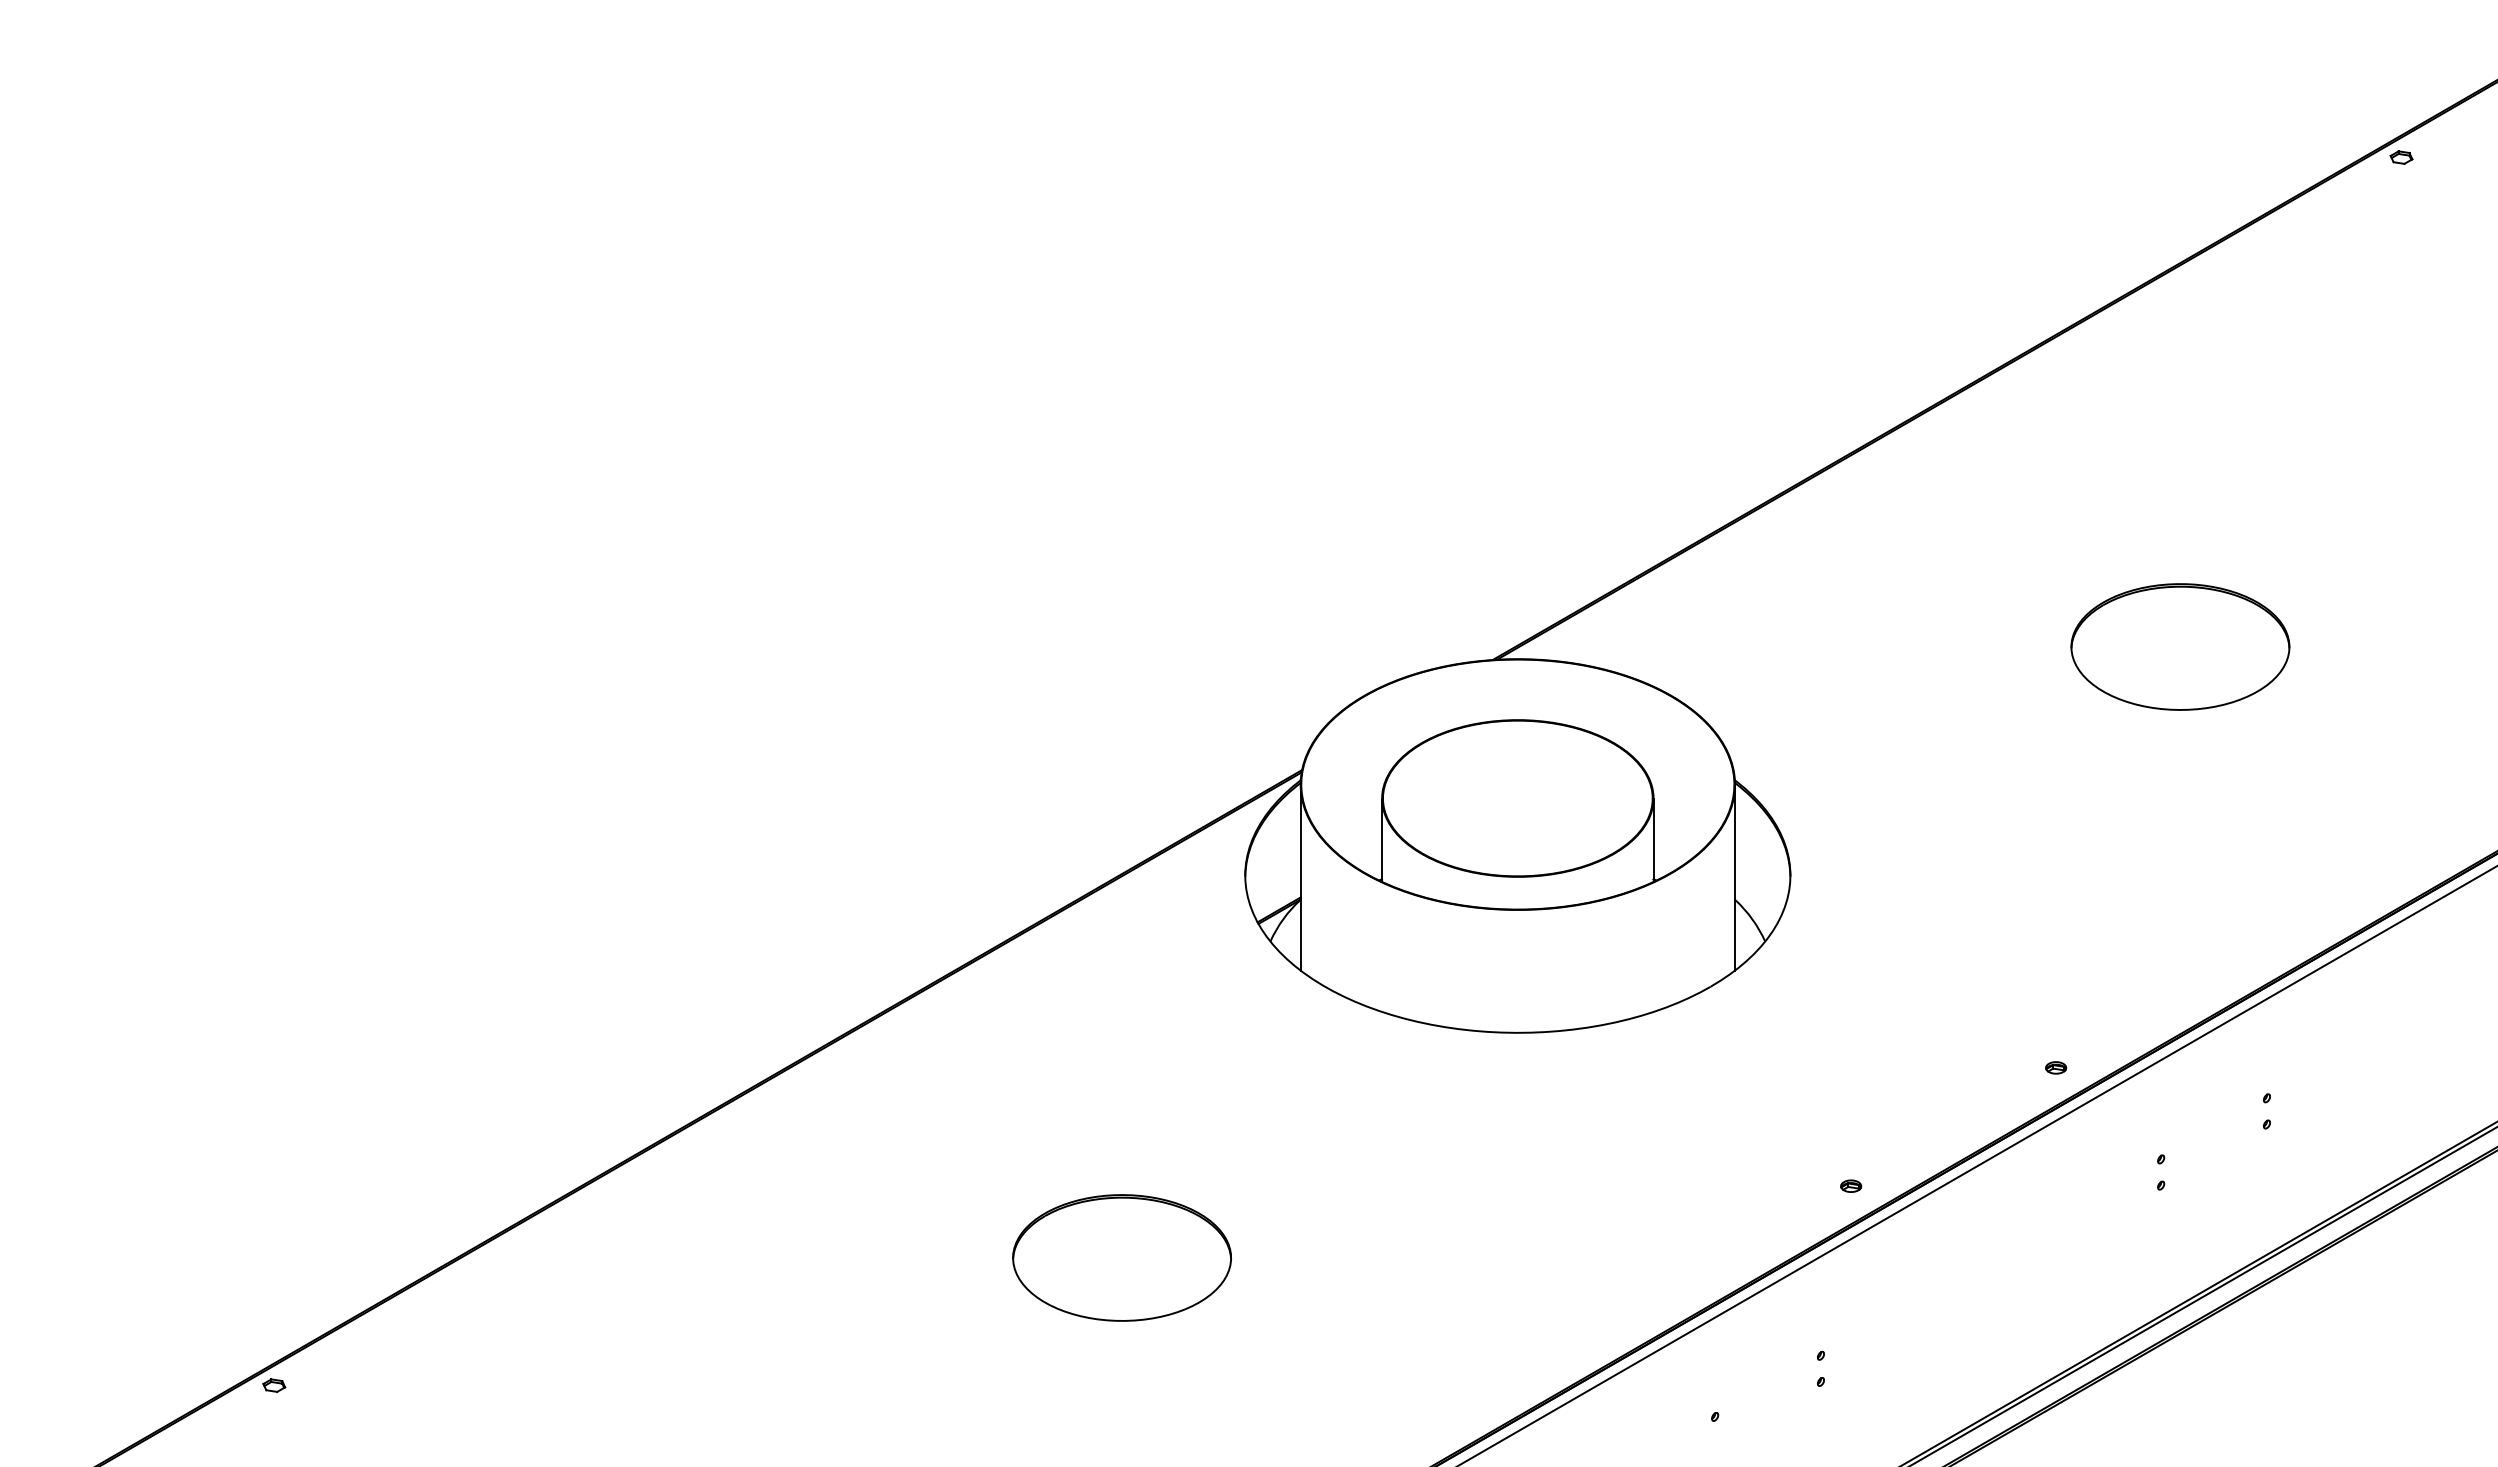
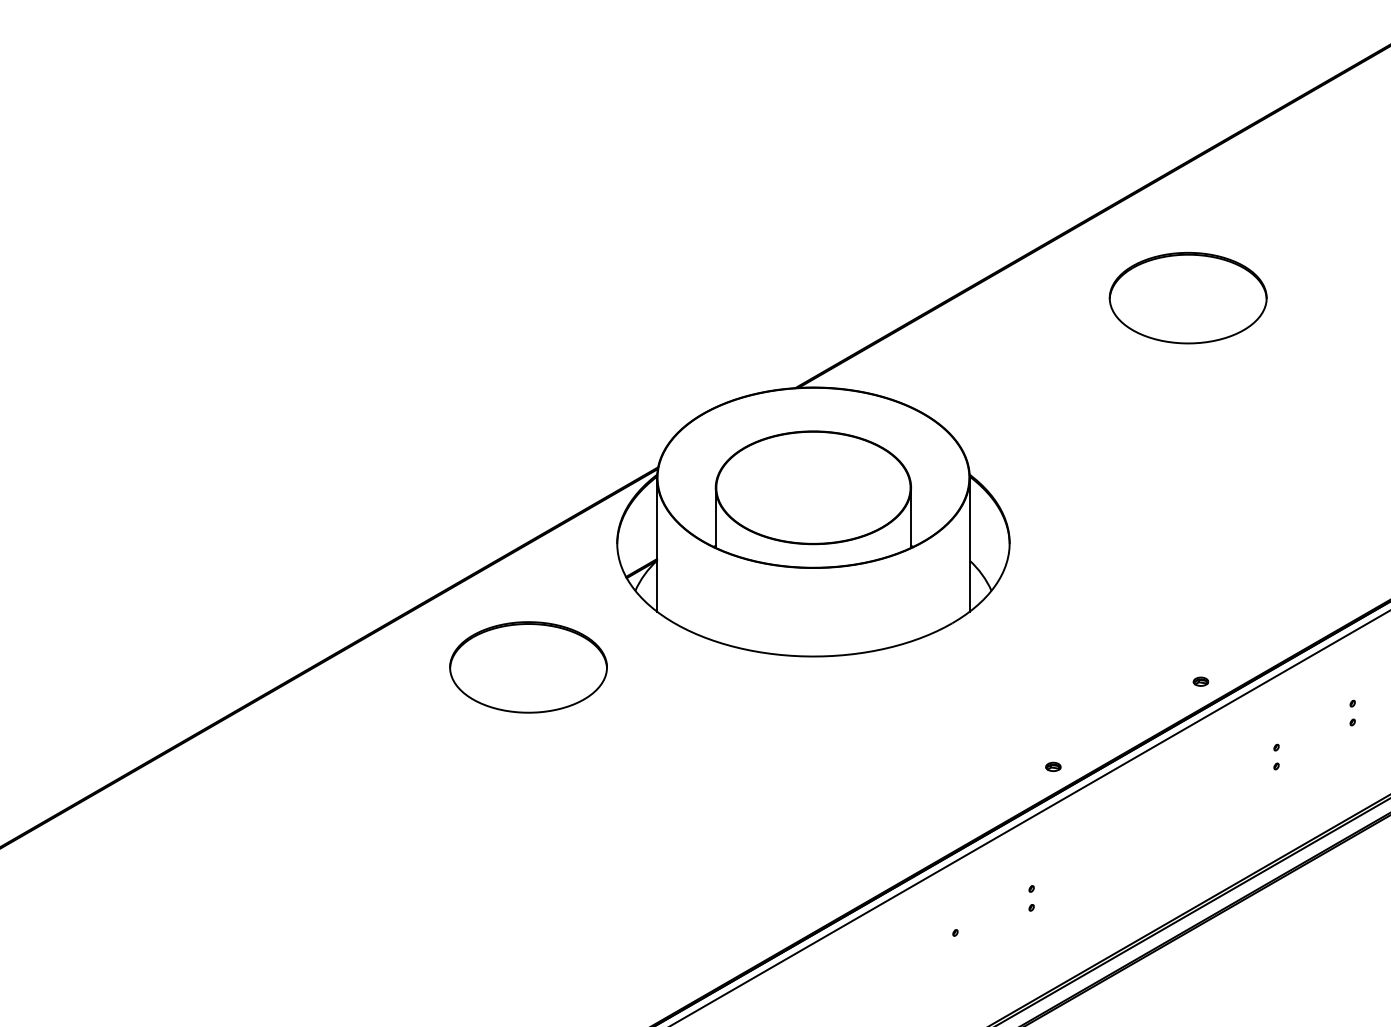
part: (2180, 646) -> (1188, 297), moved
part: (1121, 1257) -> (528, 667), moved

